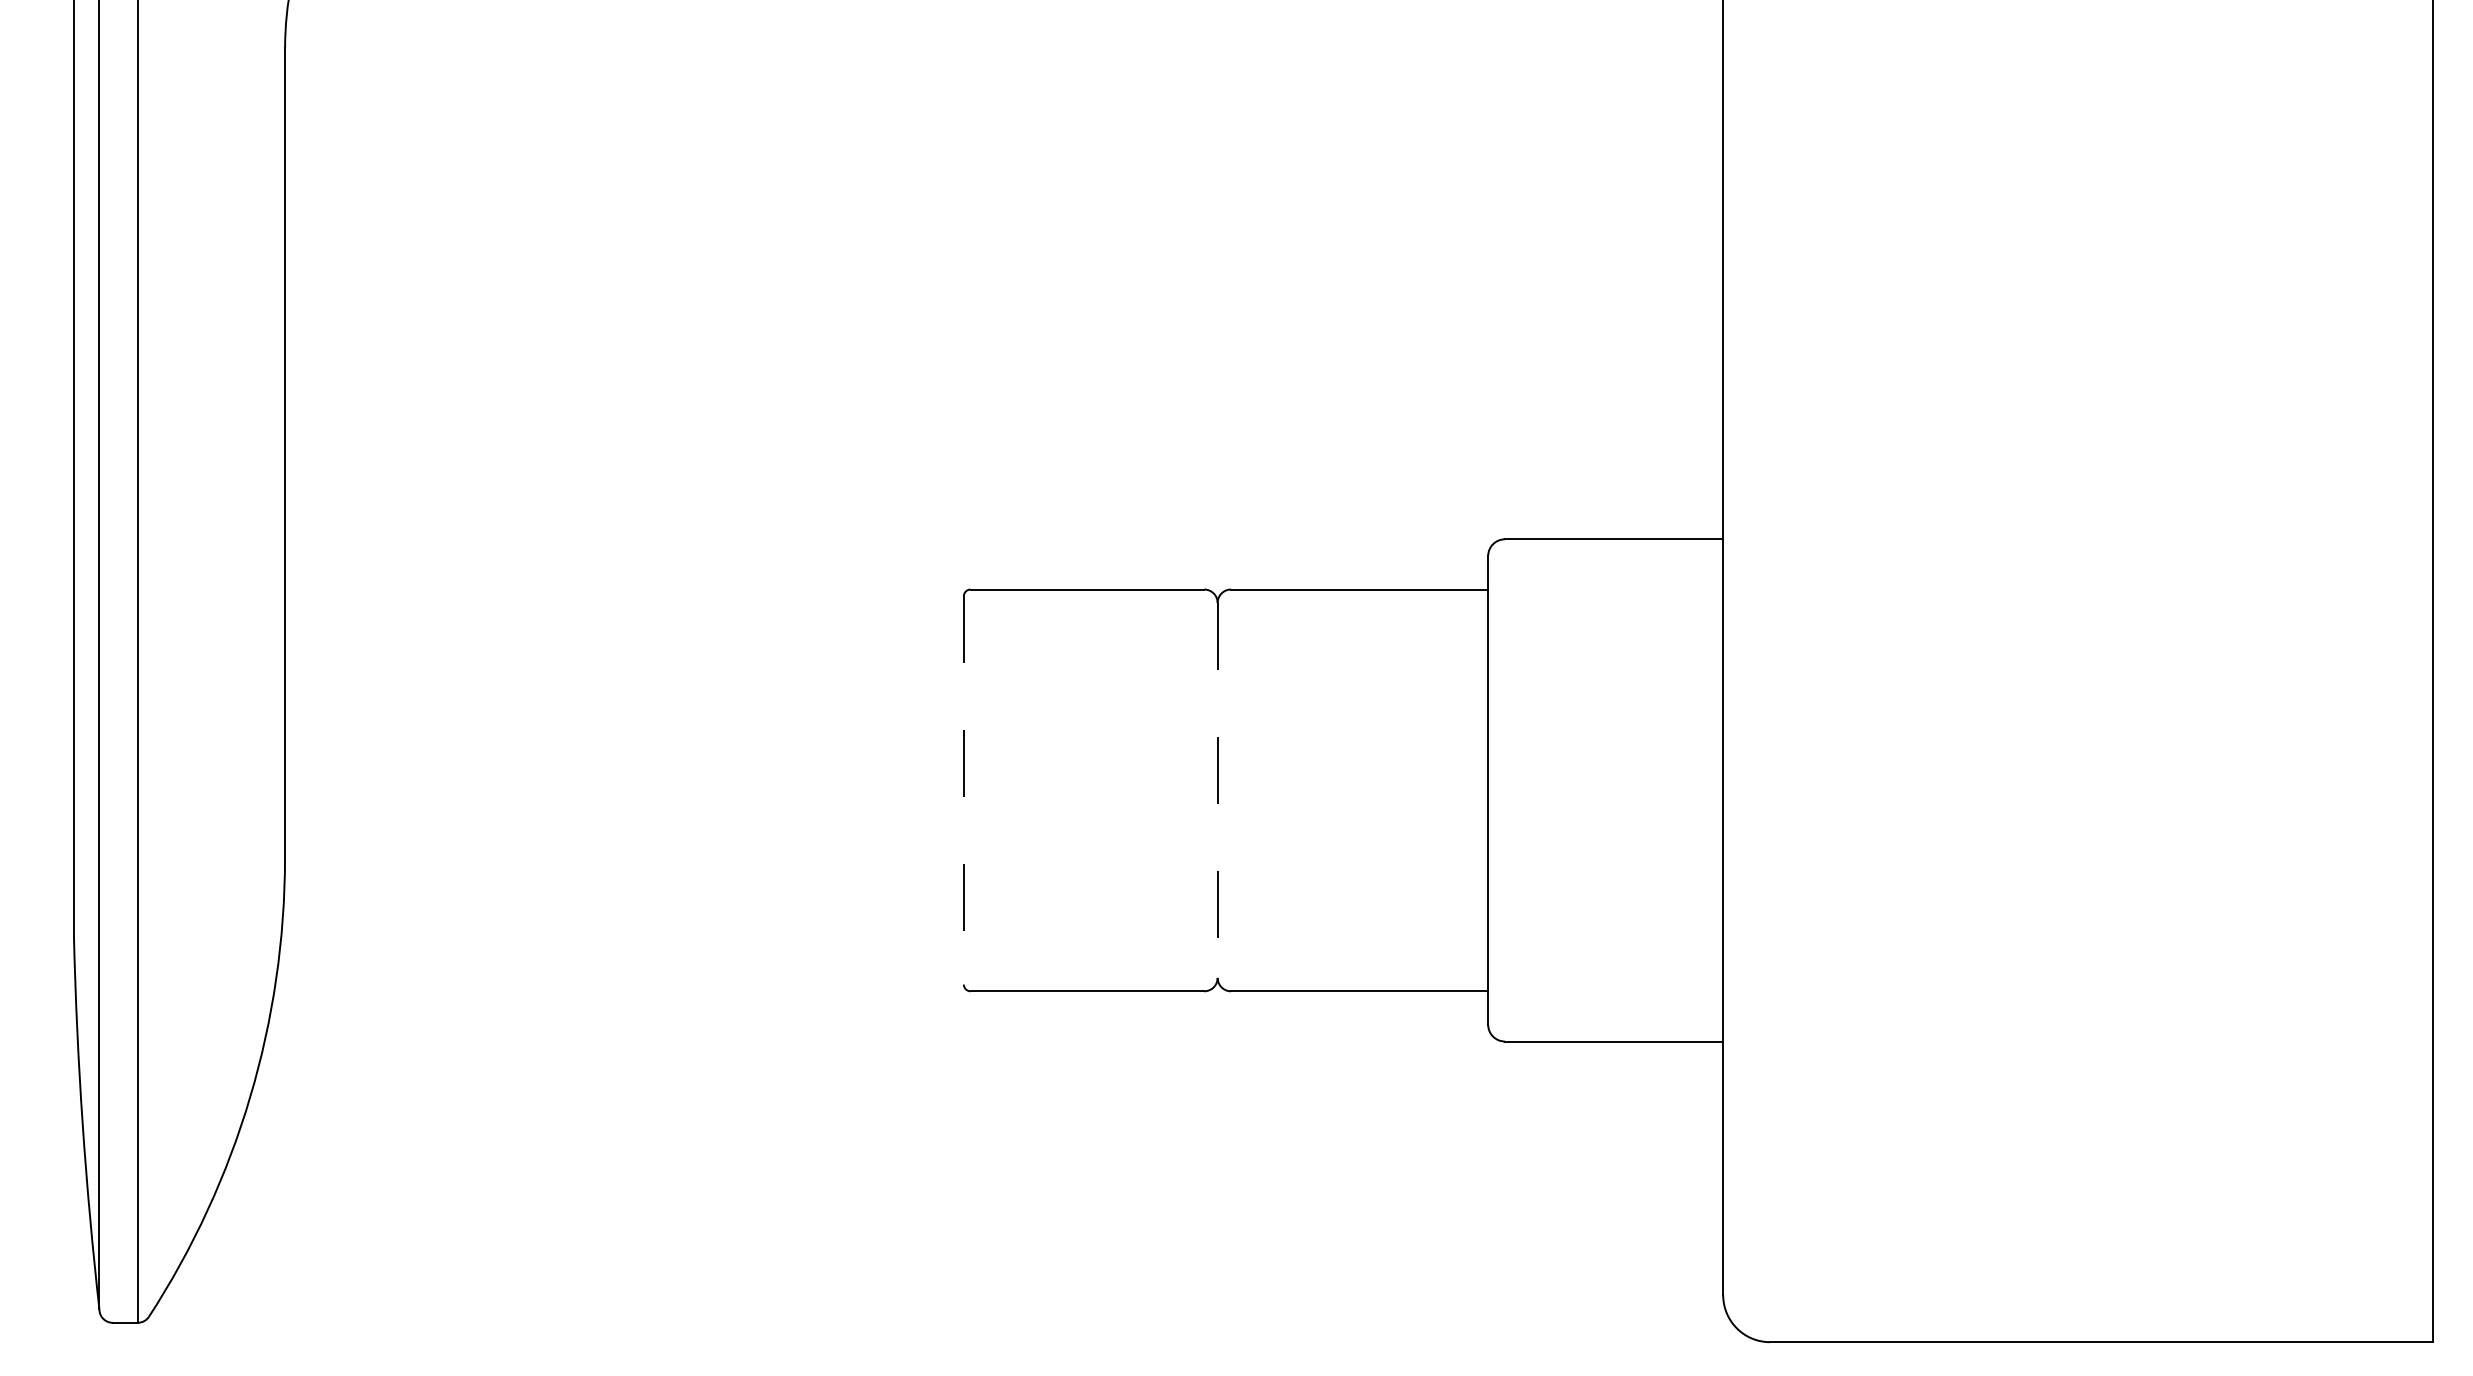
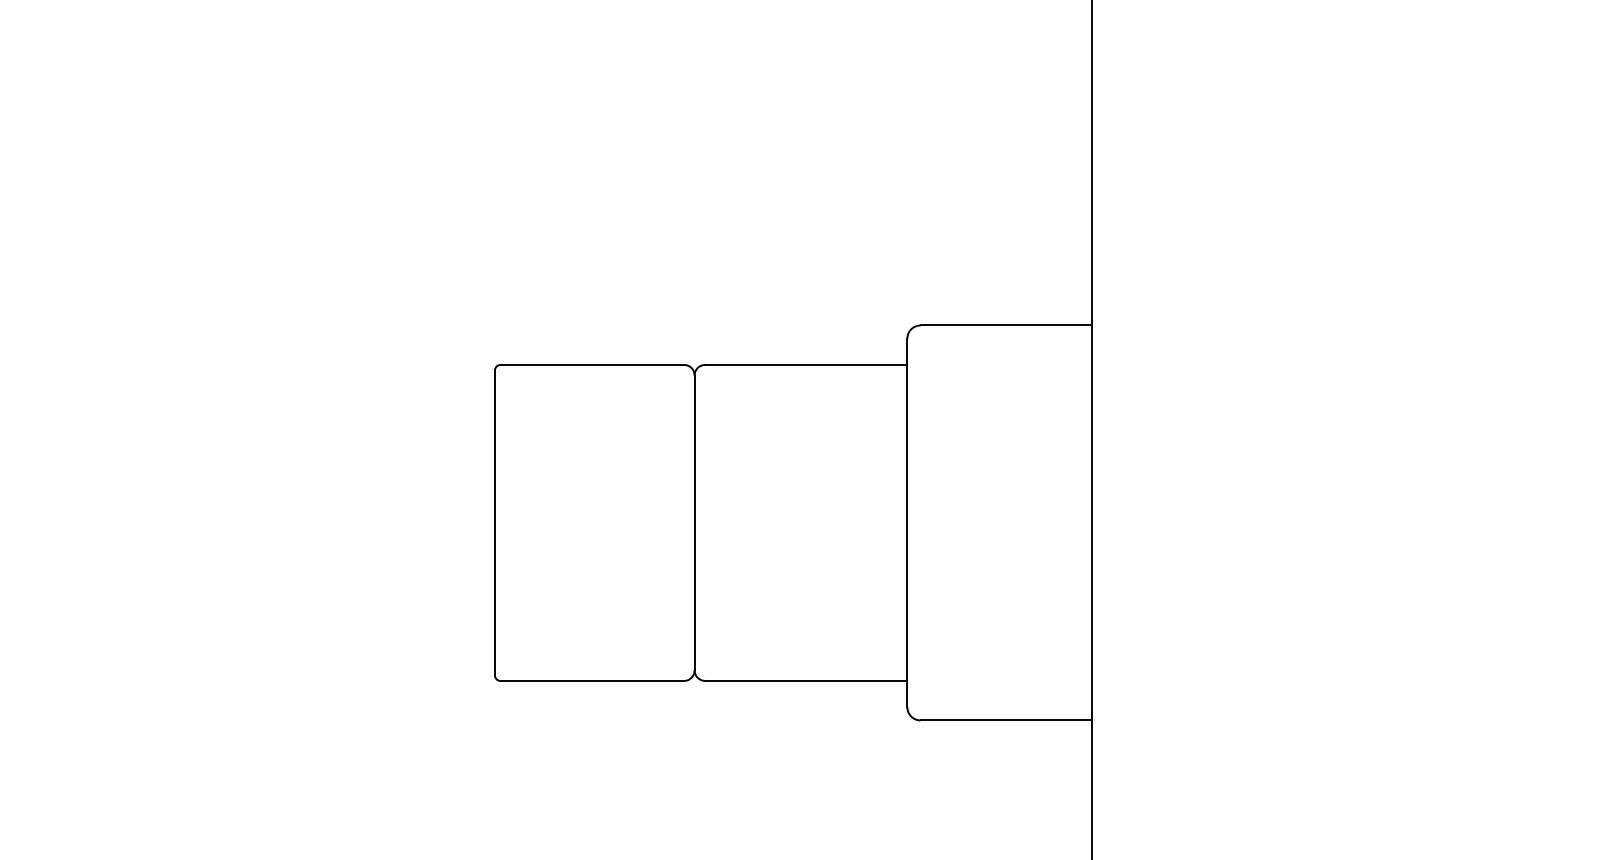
line: (963, 790) -> (494, 523), dashed -> solid
line: (1217, 790) -> (694, 523), dashed -> solid

